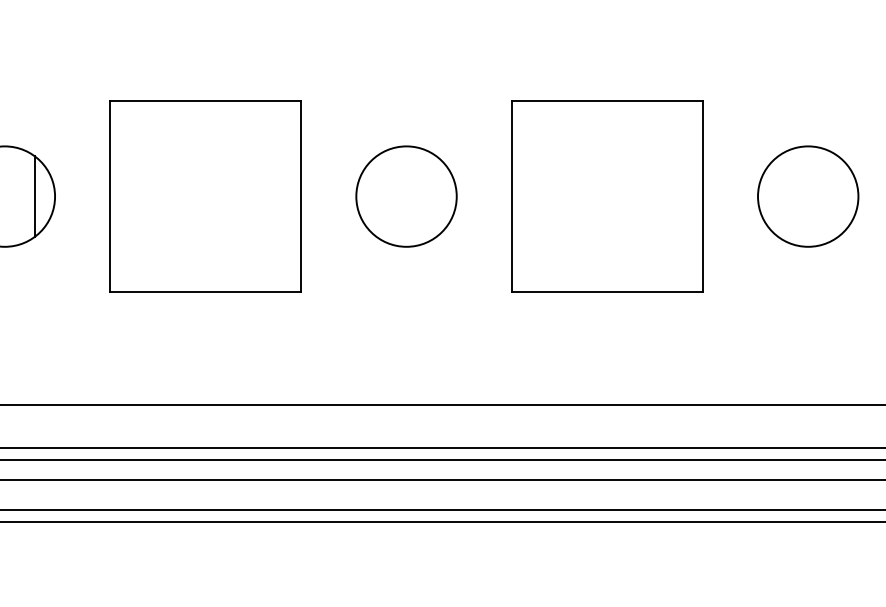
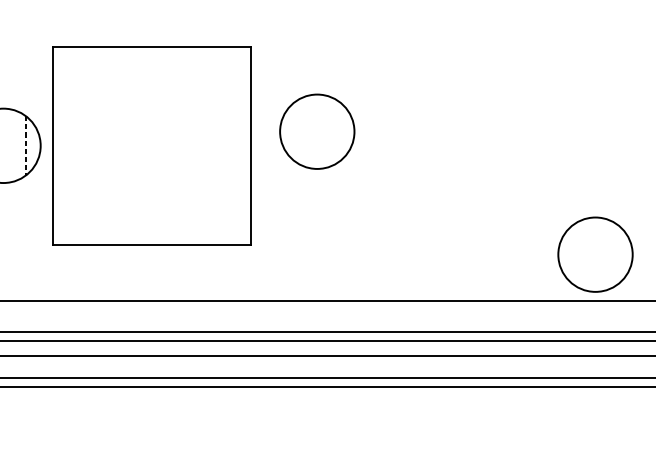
part: (205, 196) -> (152, 145), size x1.4
circle: (406, 196) -> (317, 131), moved
part: (607, 196) -> (449, 145), removed
circle: (808, 196) -> (595, 254), moved
line: (35, 197) -> (26, 146), solid -> dashed

